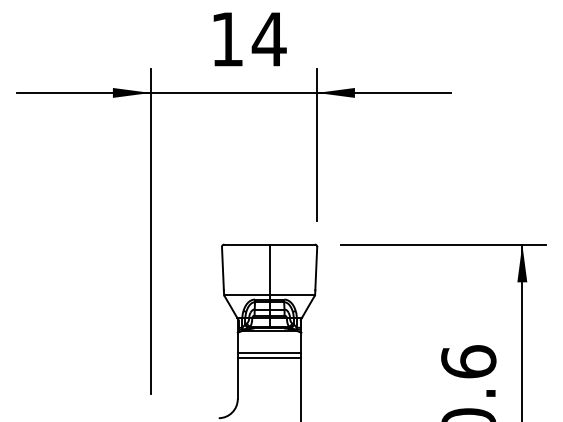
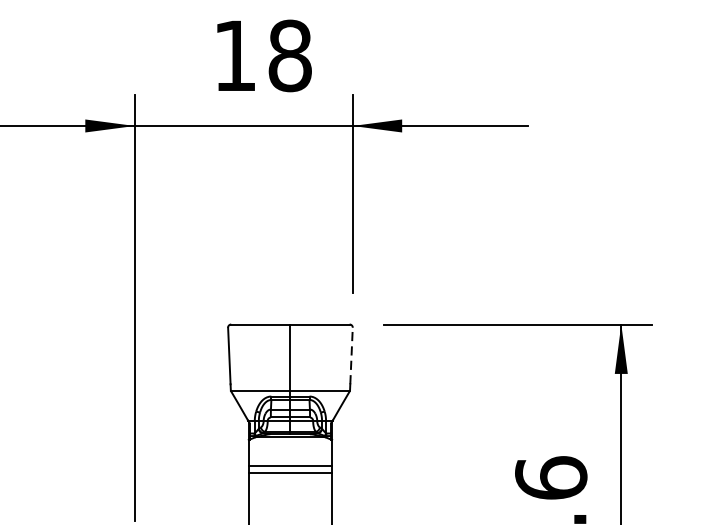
text: (268, 39) -> (288, 56), 14 -> 18
line: (316, 268) -> (351, 355), solid -> dashed

